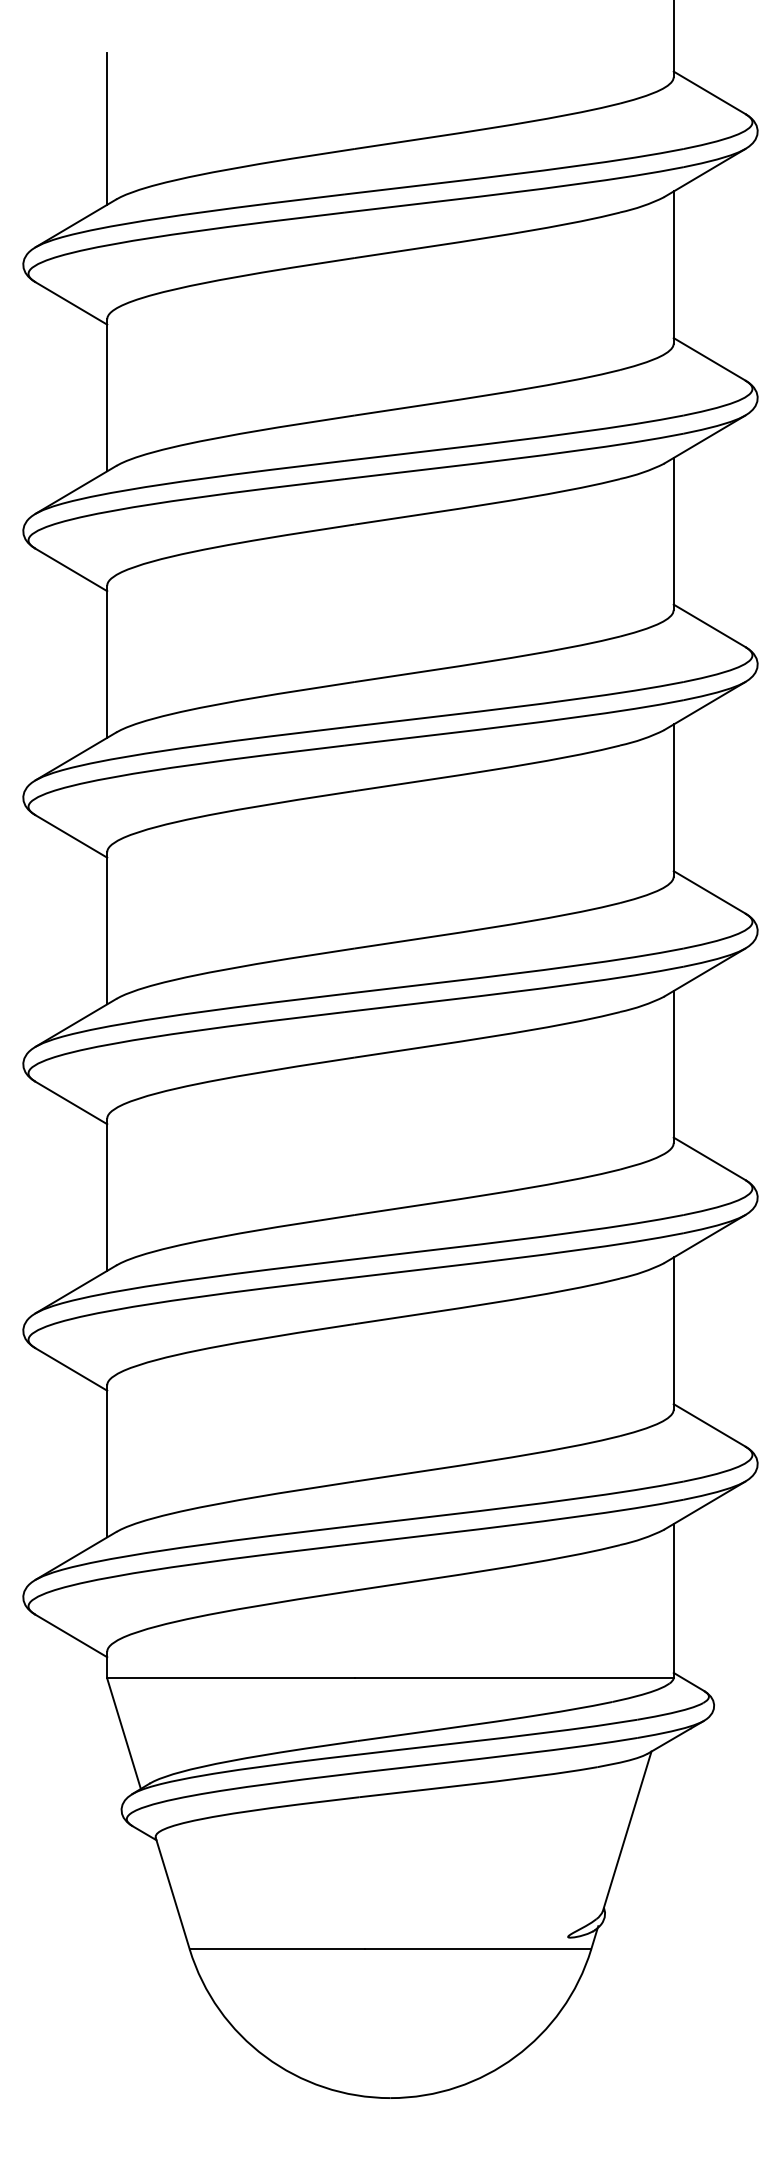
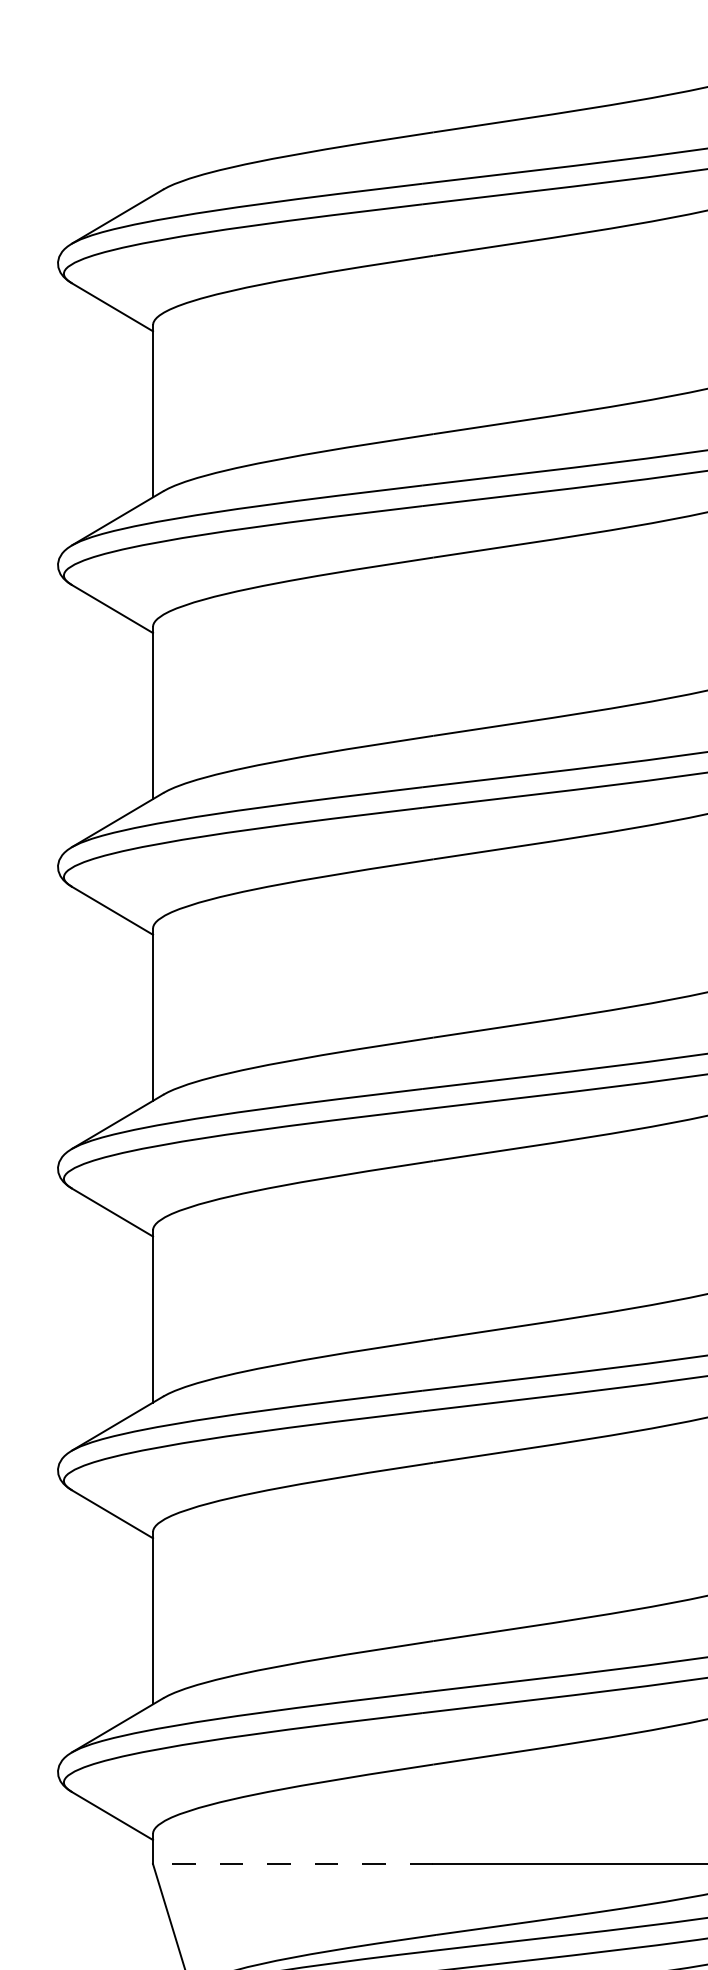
line: (107, 128) -> (153, 109), removed
line: (231, 1678) -> (293, 1864), solid -> dashed

